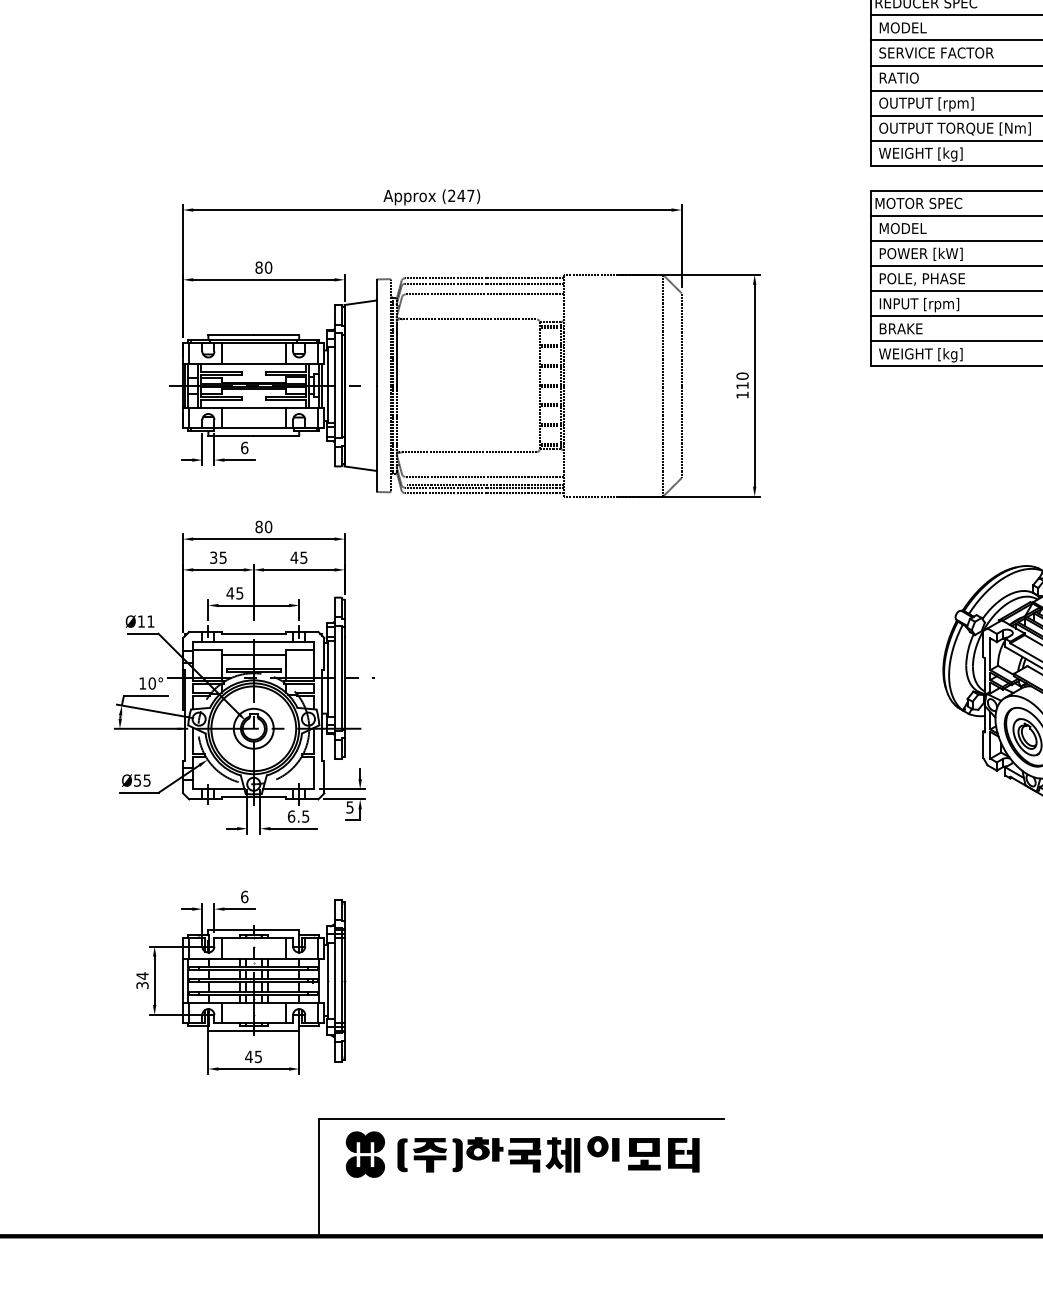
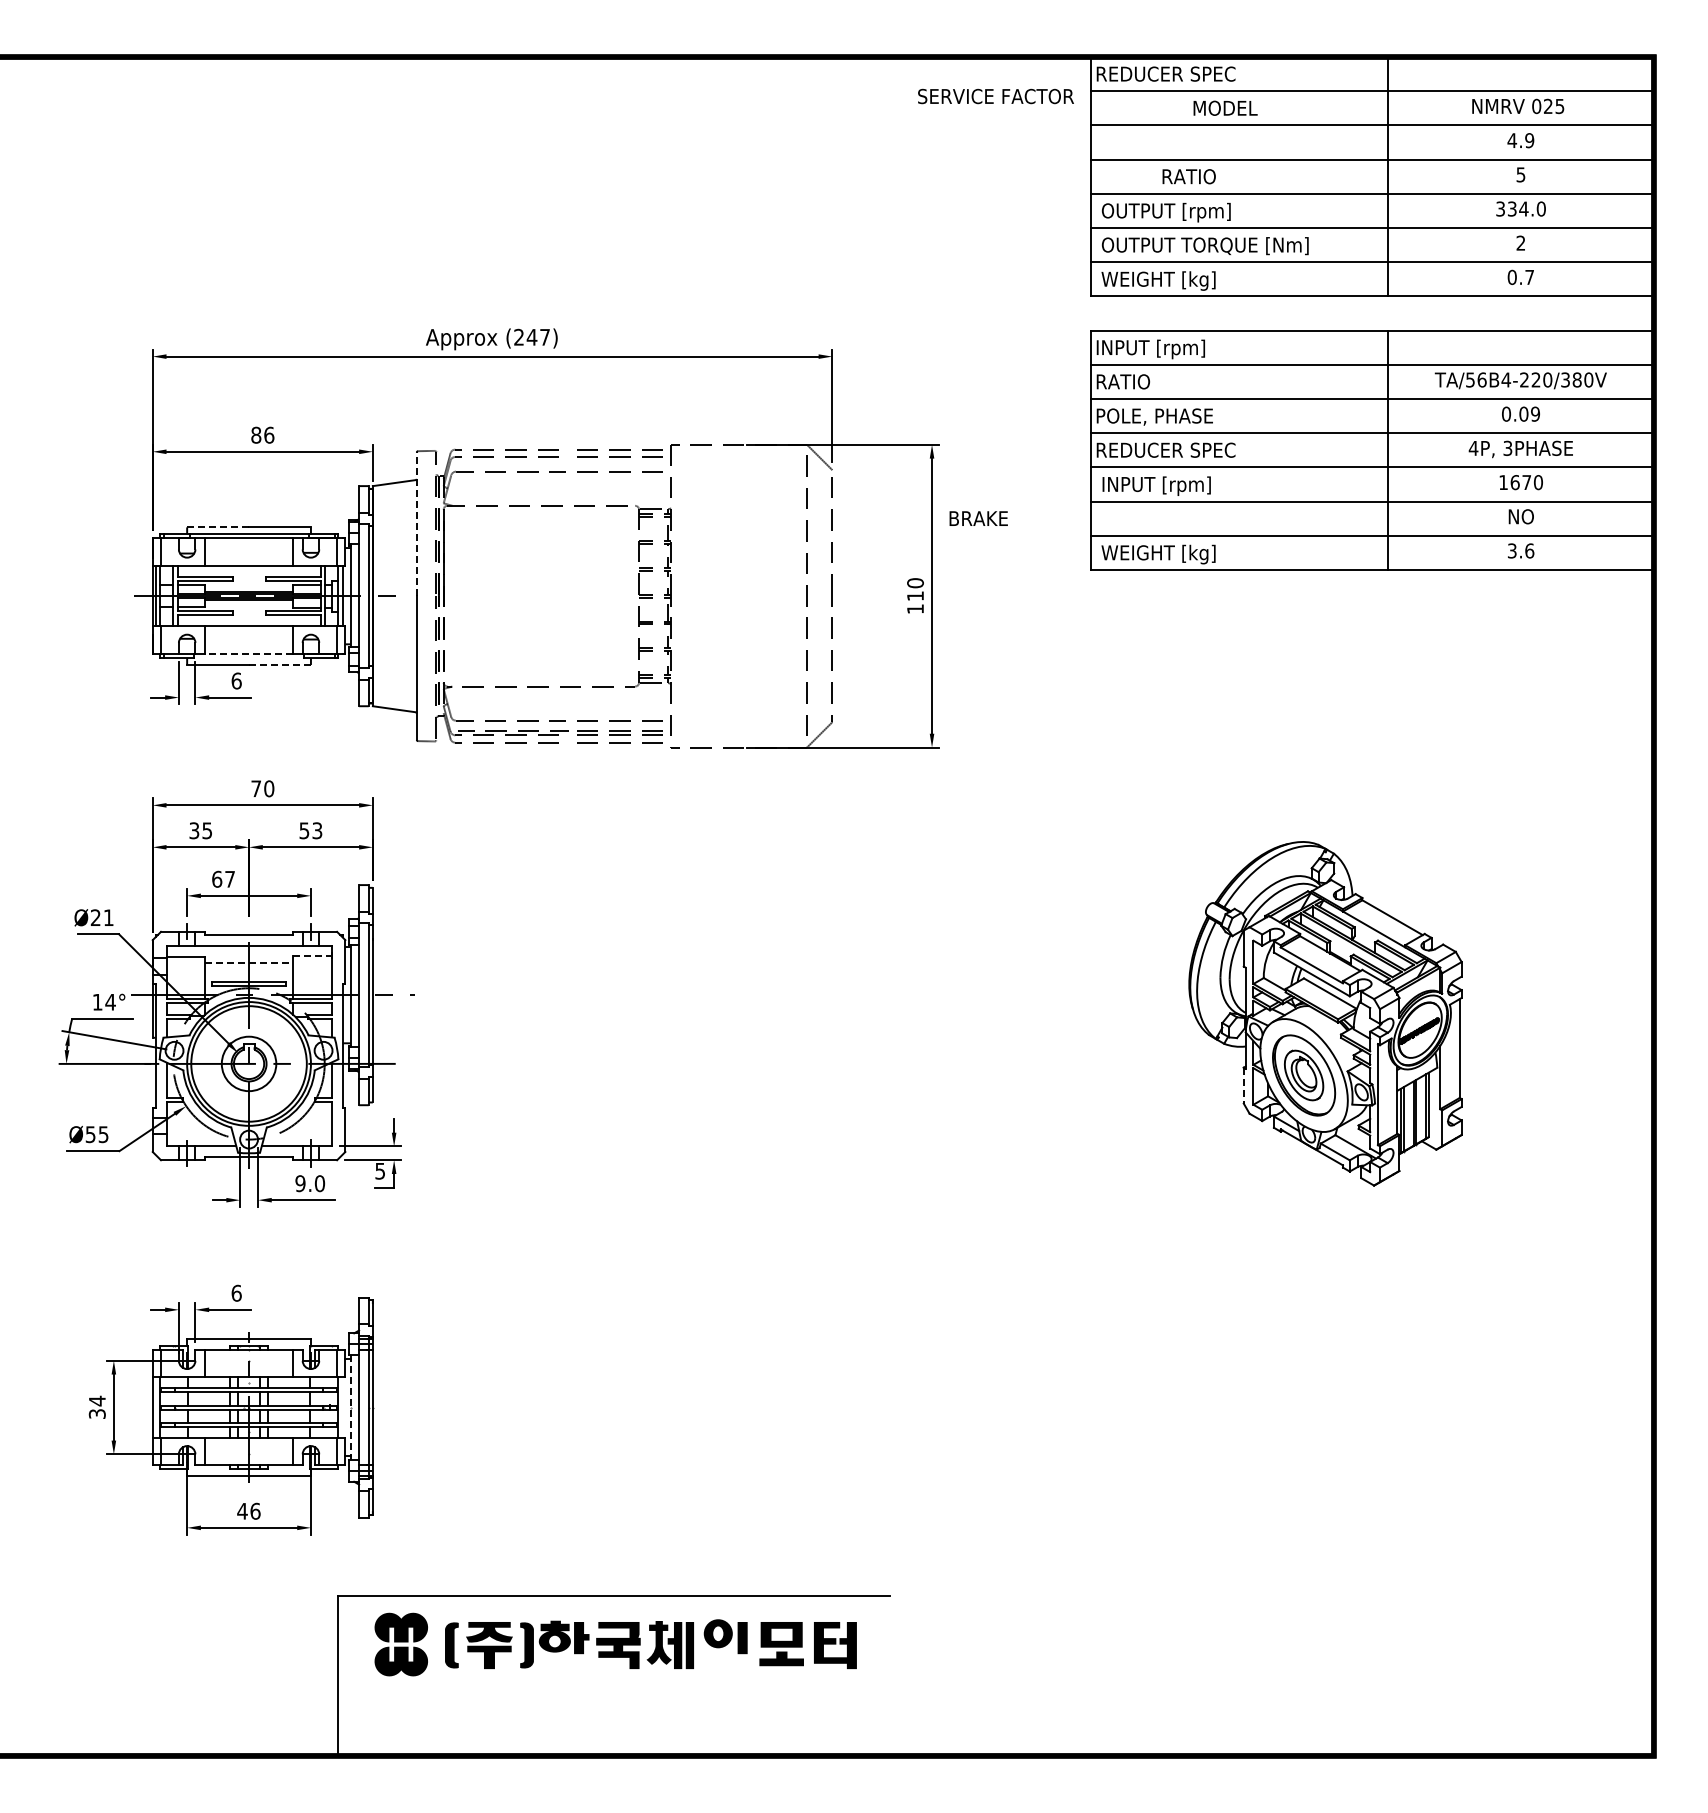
text: (903, 27) -> (1225, 107), moved
text: (936, 53) -> (995, 96), moved
text: (898, 77) -> (1188, 176), moved
text: (919, 204) -> (1156, 349), MOTOR SPEC -> INPUT [rpm]
text: (900, 228) -> (1131, 381), MODEL -> RATIO
text: (918, 254) -> (1155, 417), POWER [kW] -> POLE, PHASE
text: (268, 267) -> (269, 434), 80 -> 86
text: (925, 278) -> (1165, 450), POLE, PHASE -> REDUCER SPEC
text: (900, 328) -> (978, 518), moved
line: (376, 333) -> (416, 524), solid -> dashed
line: (231, 335) -> (218, 527), solid -> dashed
line: (253, 427) -> (248, 653), solid -> dashed
line: (276, 435) -> (280, 664), solid -> dashed
text: (259, 526) -> (256, 788), 80 -> 70
text: (298, 557) -> (310, 830), 45 -> 53
text: (234, 592) -> (222, 878), 45 -> 67
text: (141, 621) -> (95, 917), Ø11 -> Ø21
line: (300, 649) -> (312, 956), solid -> dashed
line: (254, 655) -> (249, 963), solid -> dashed
text: (152, 682) -> (110, 1001), 10° -> 14°
line: (983, 744) -> (1243, 1085), solid -> dashed
text: (298, 816) -> (310, 1183), 6.5 -> 9.0
line: (328, 981) -> (350, 1408), solid -> dashed
text: (258, 1056) -> (255, 1510), 45 -> 46

